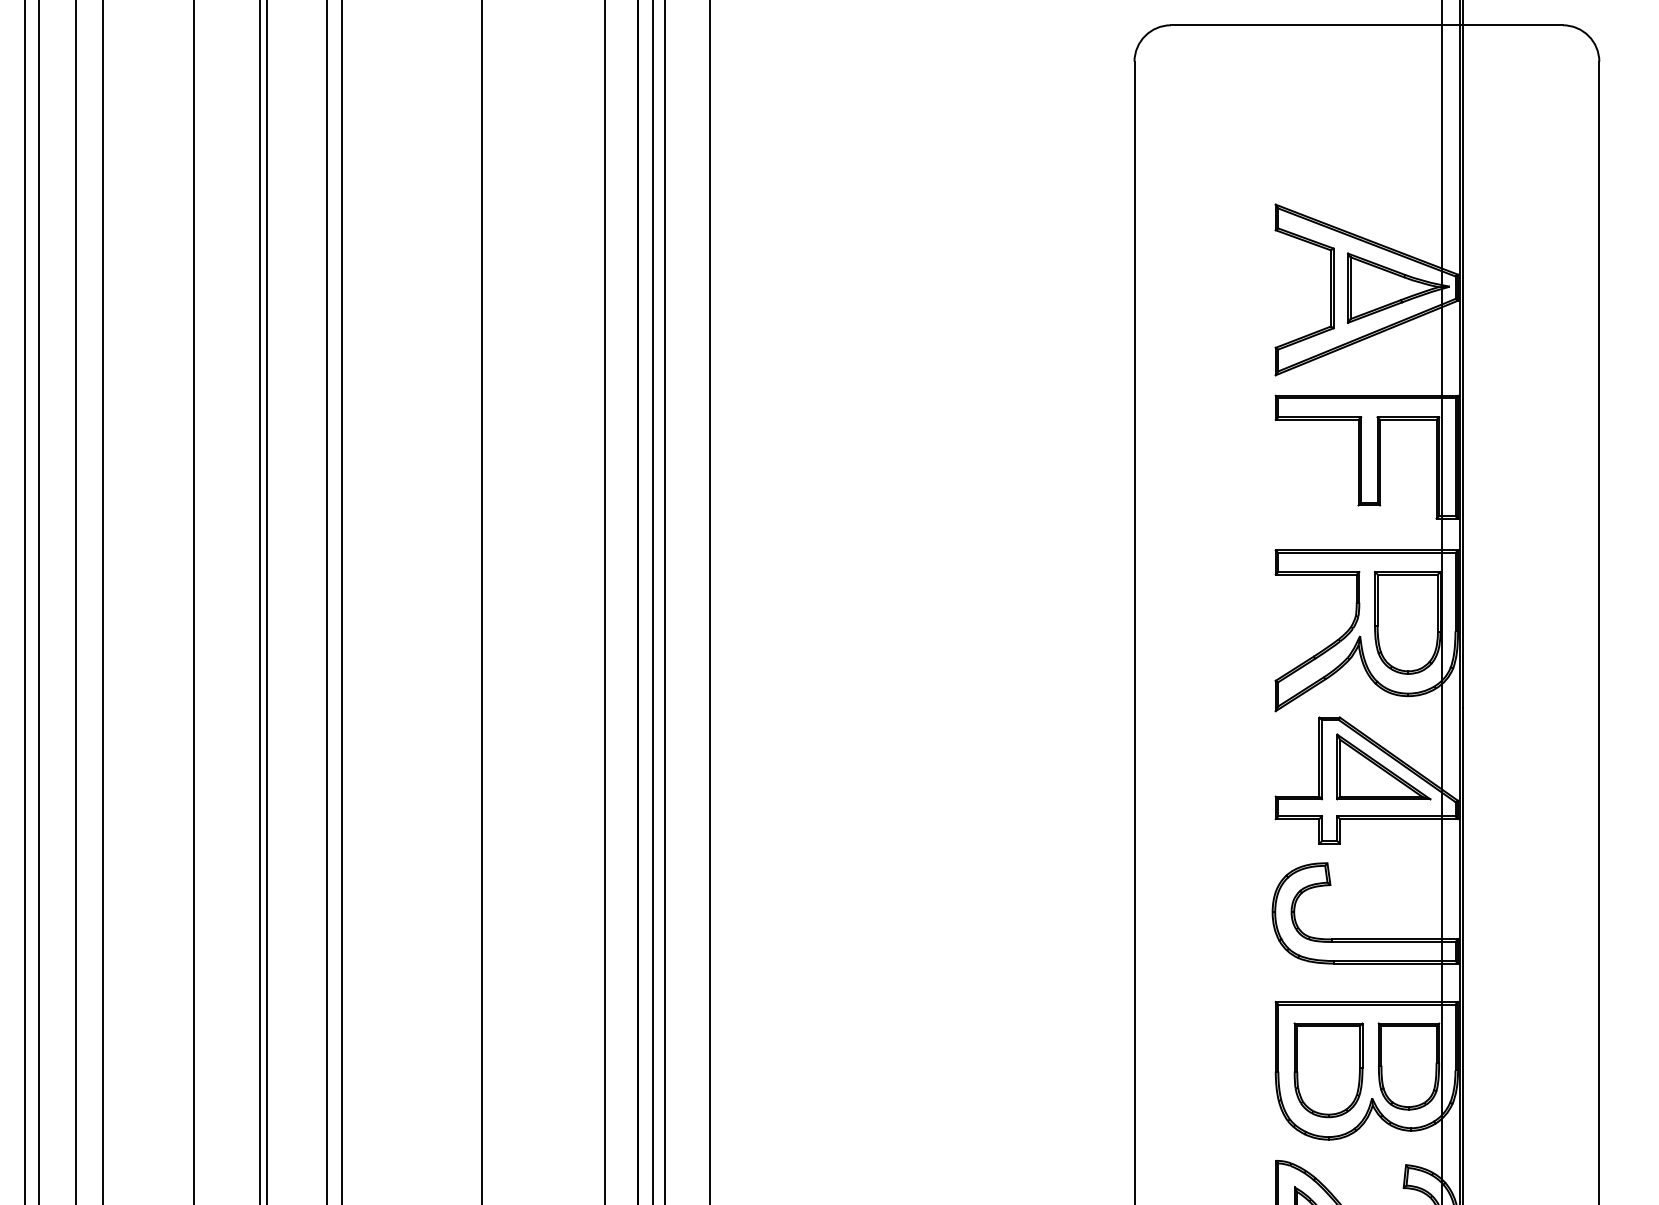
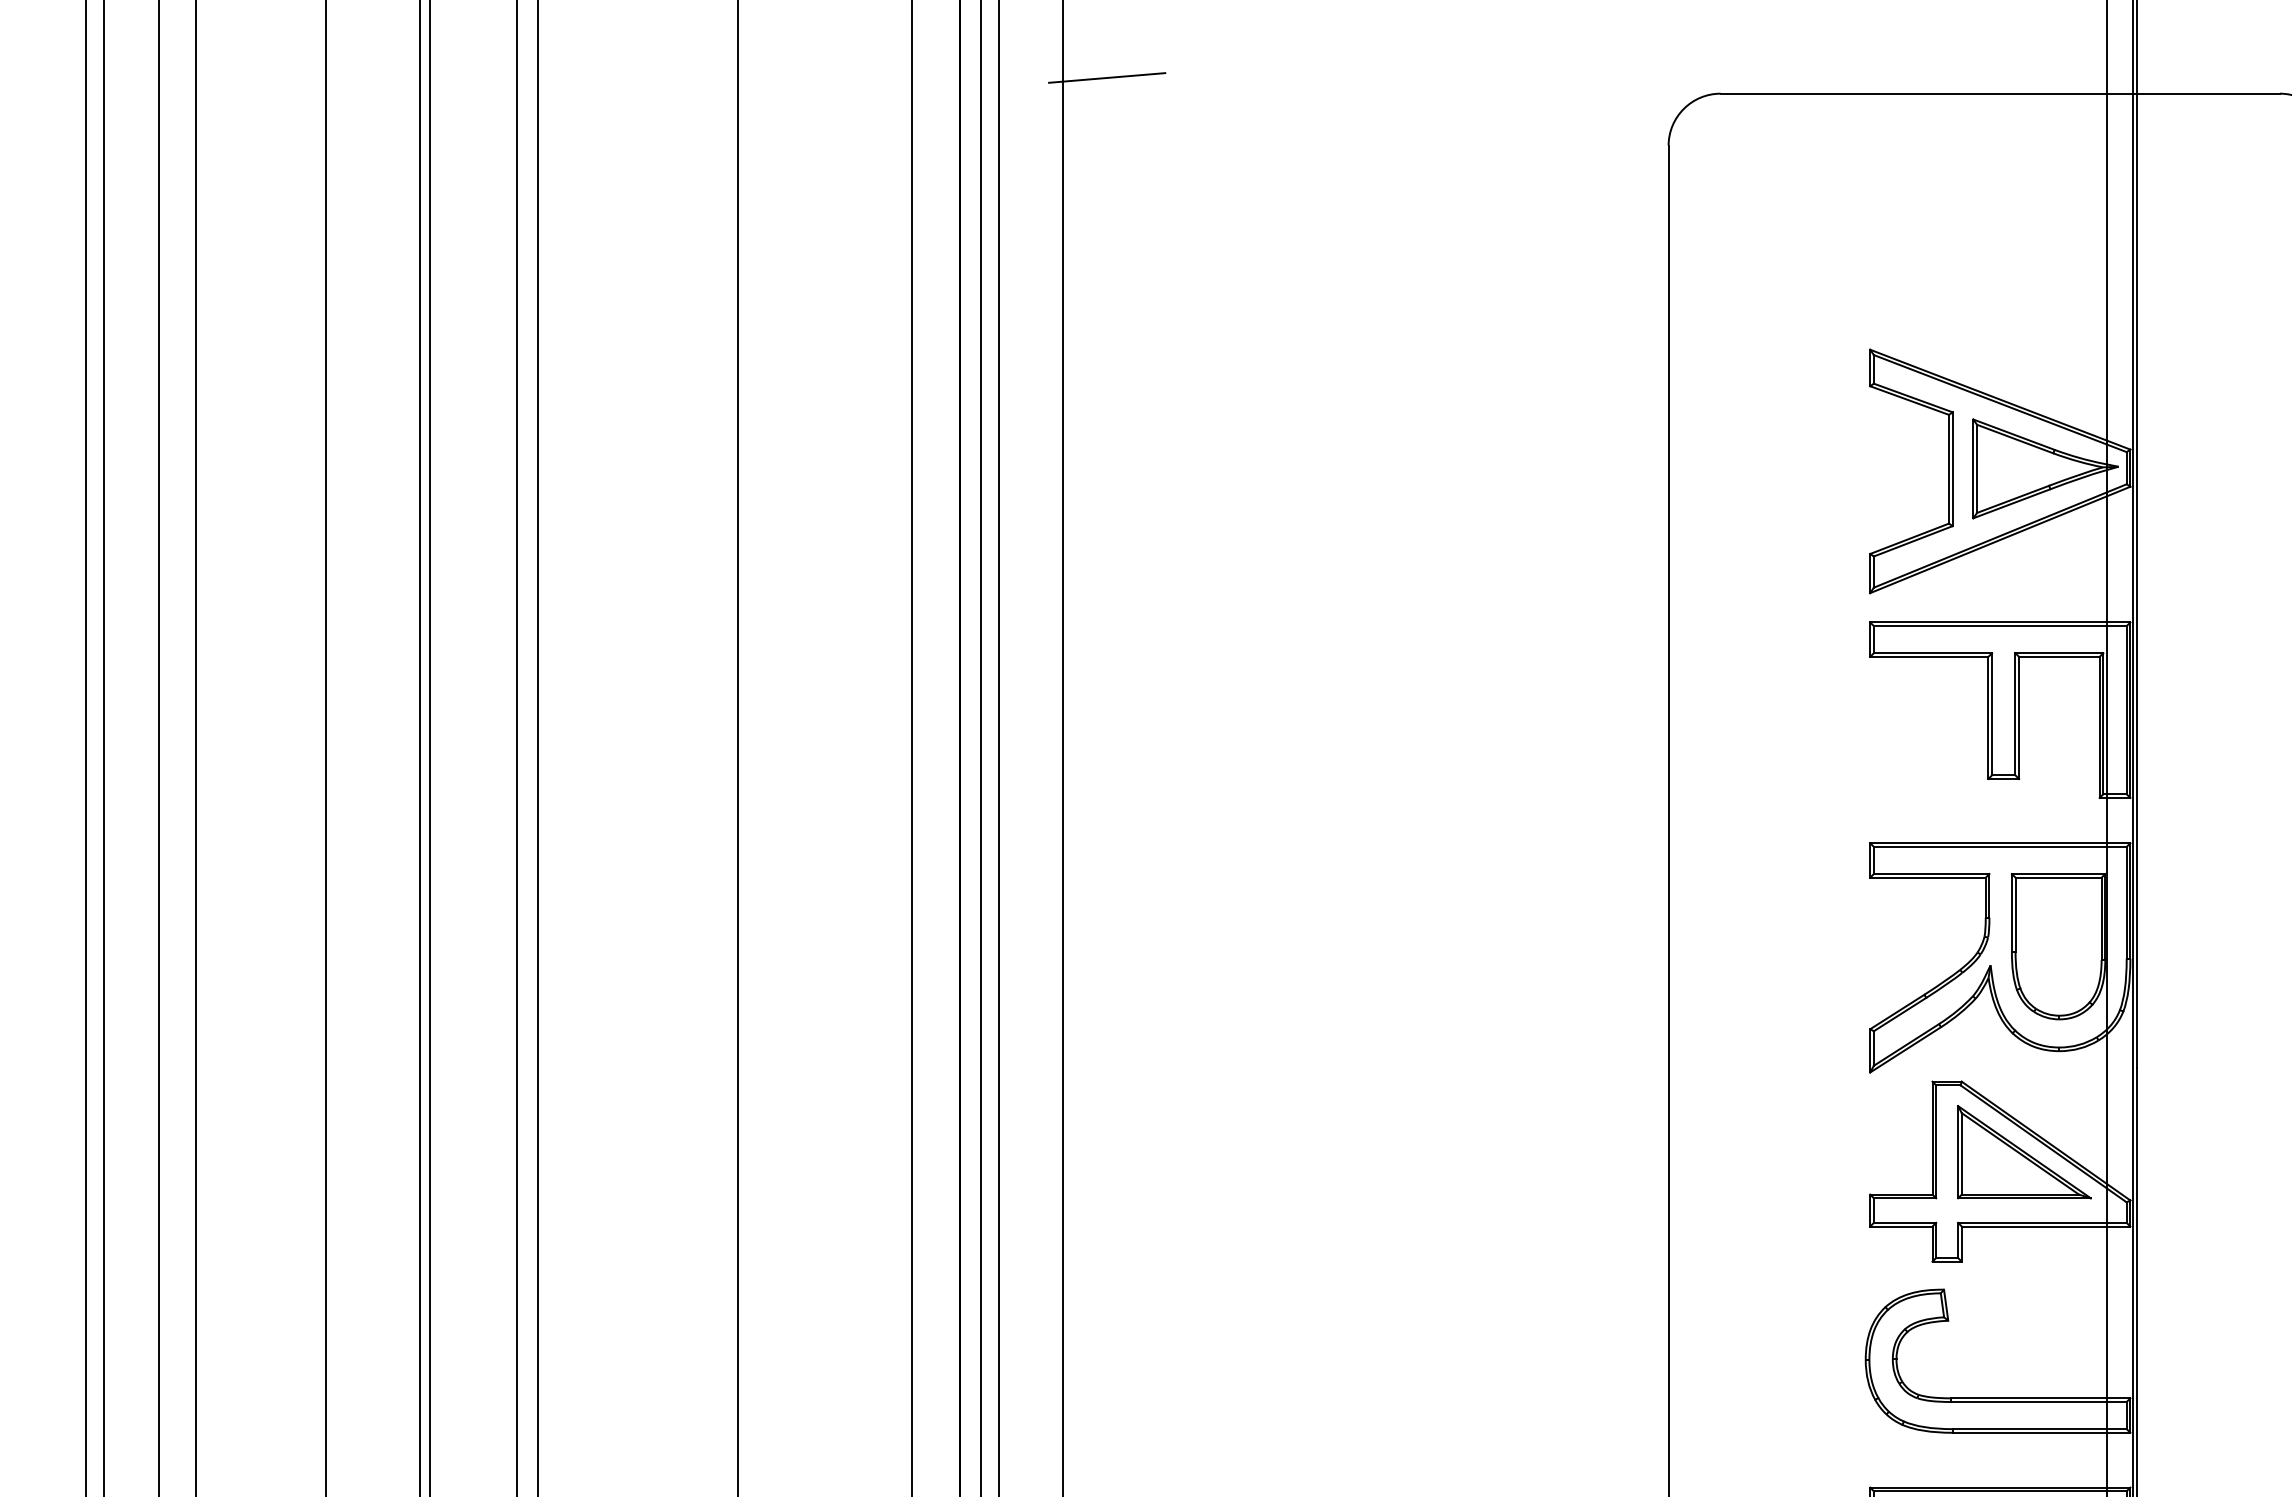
line: (740, 13) -> (1106, 76), added

